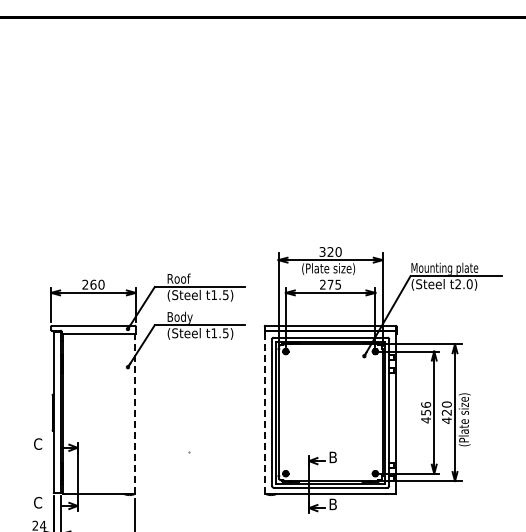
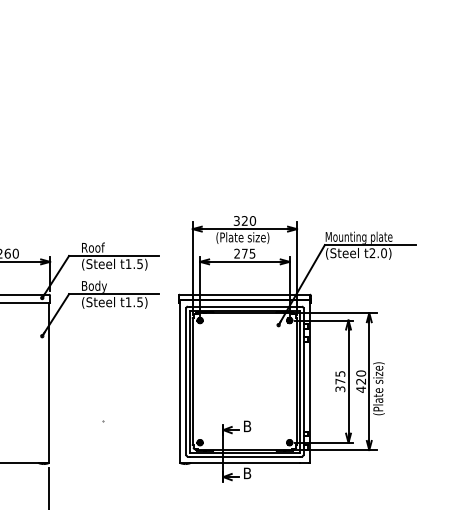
line: (265, 412) -> (179, 381), dashed -> solid
text: (426, 412) -> (340, 381), 456 -> 375
line: (135, 413) -> (49, 382), dashed -> solid

